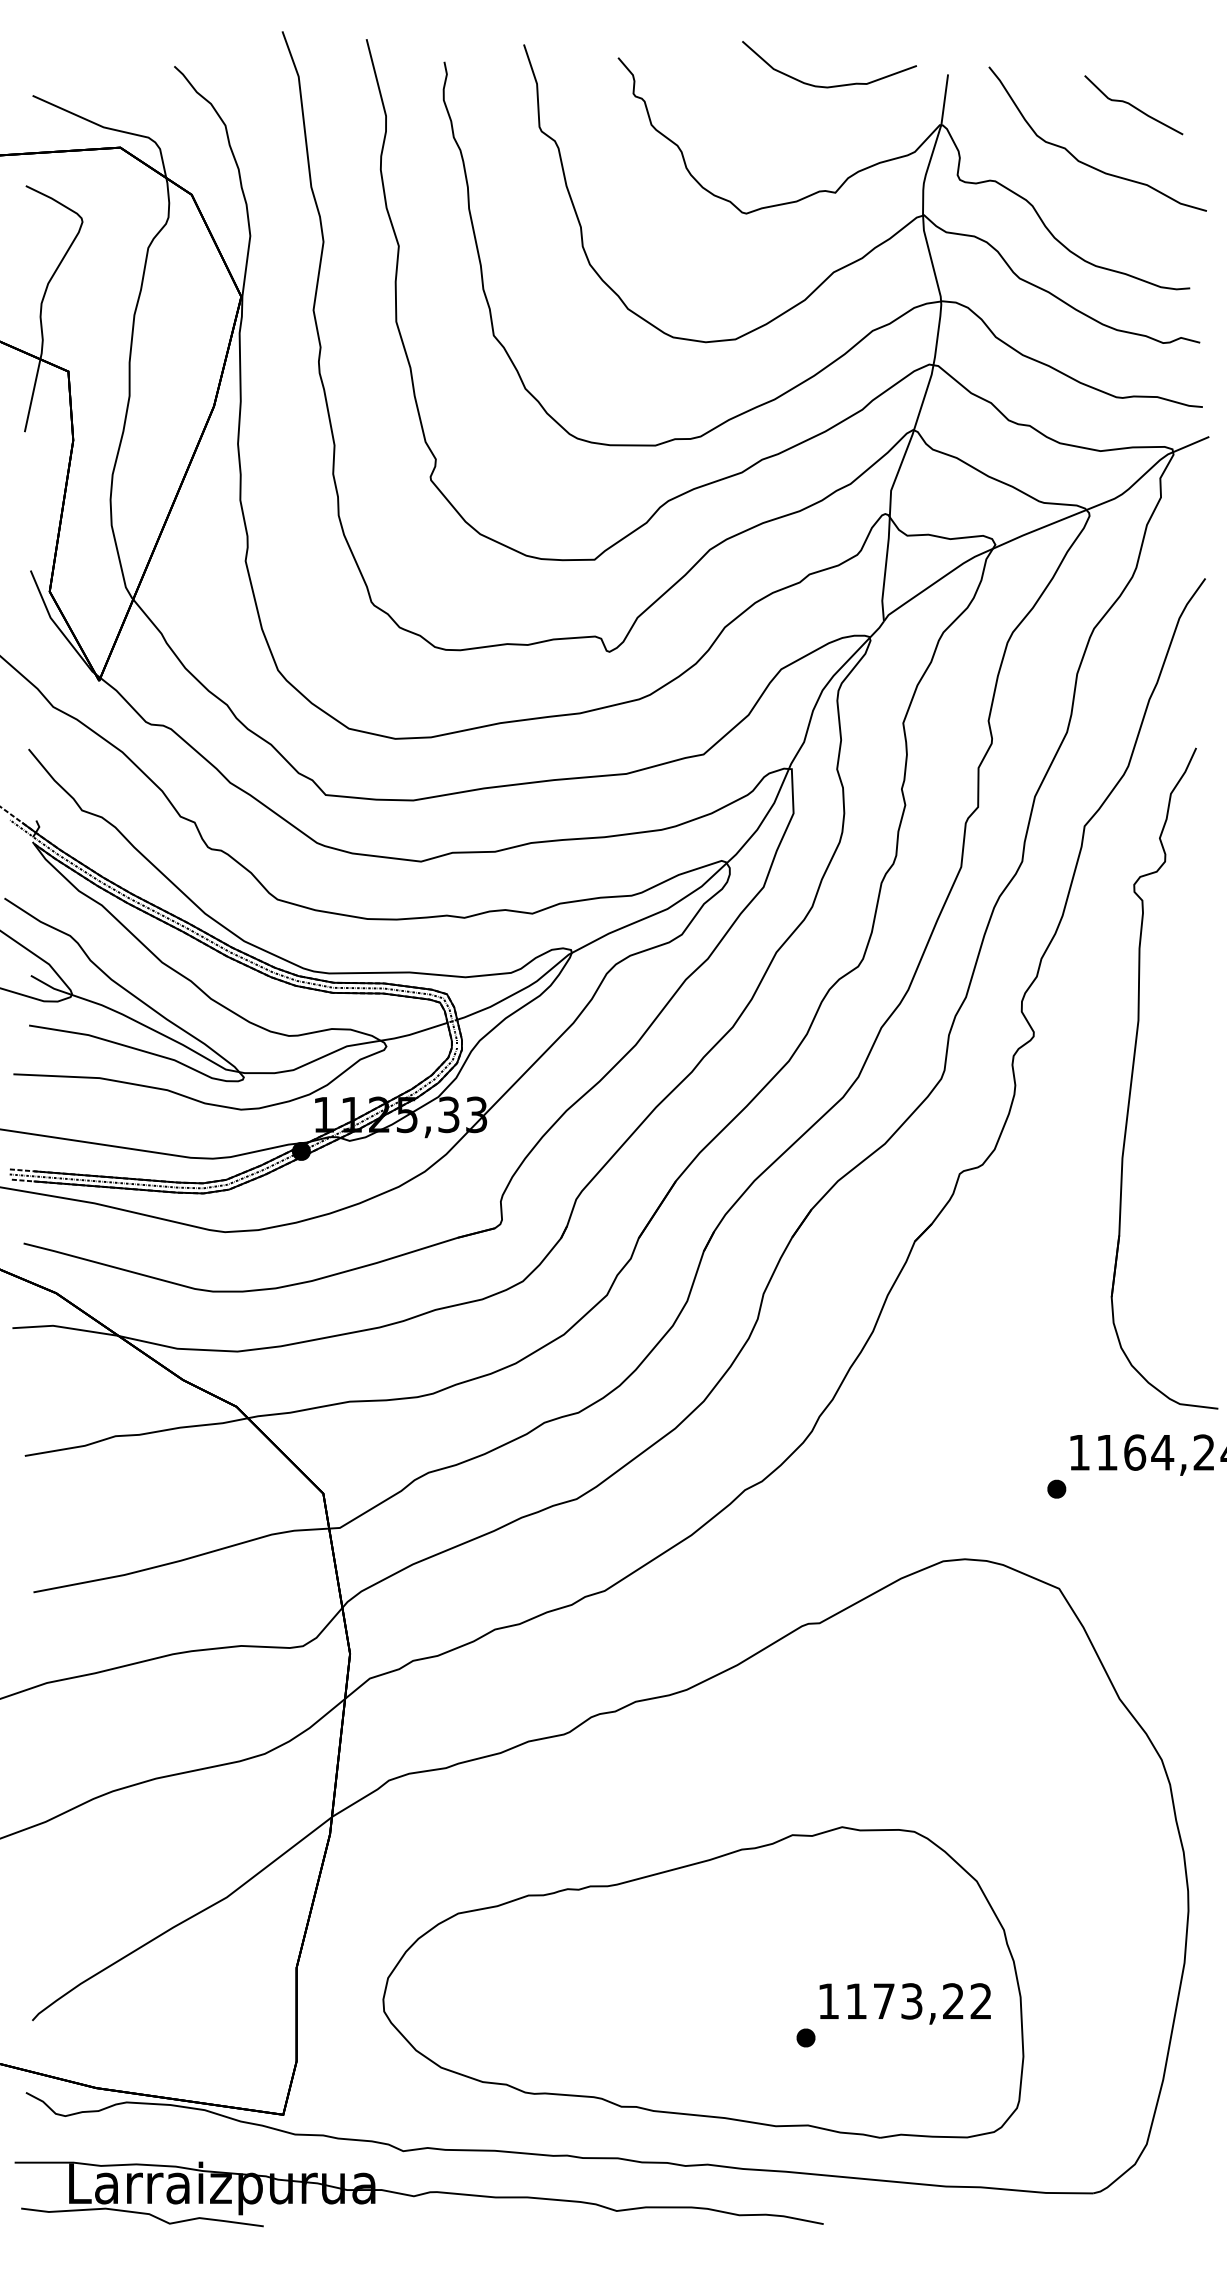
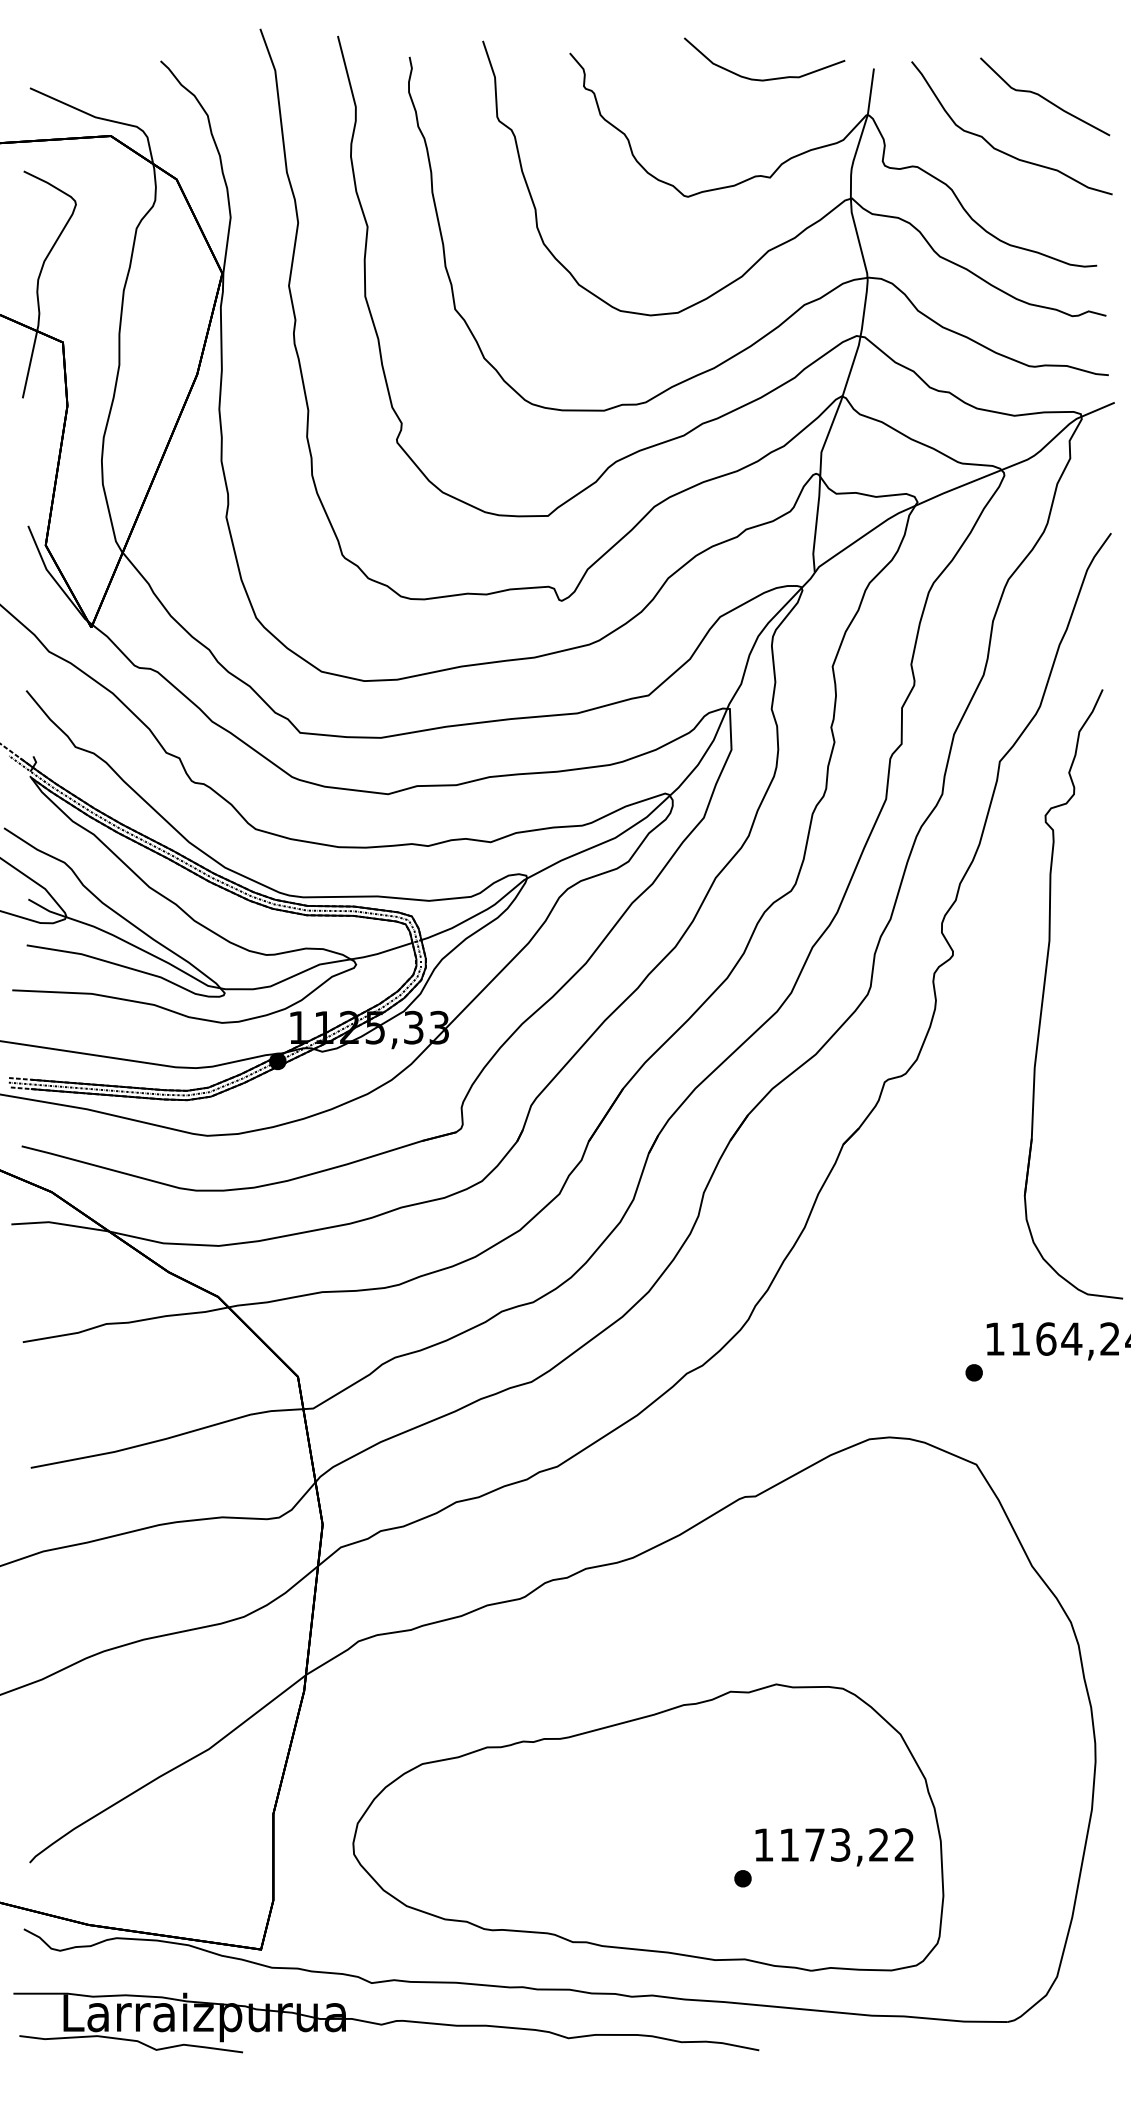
part: (1134, 104) -> (1045, 96), size x1.43

